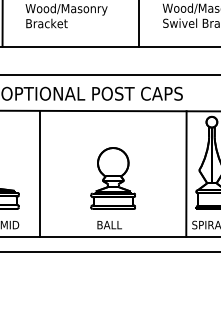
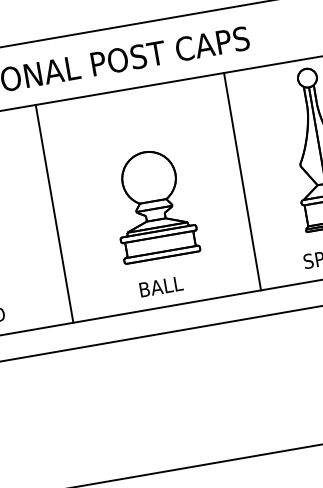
line: (39, 173) -> (53, 213), moved
line: (186, 173) -> (242, 180), moved

